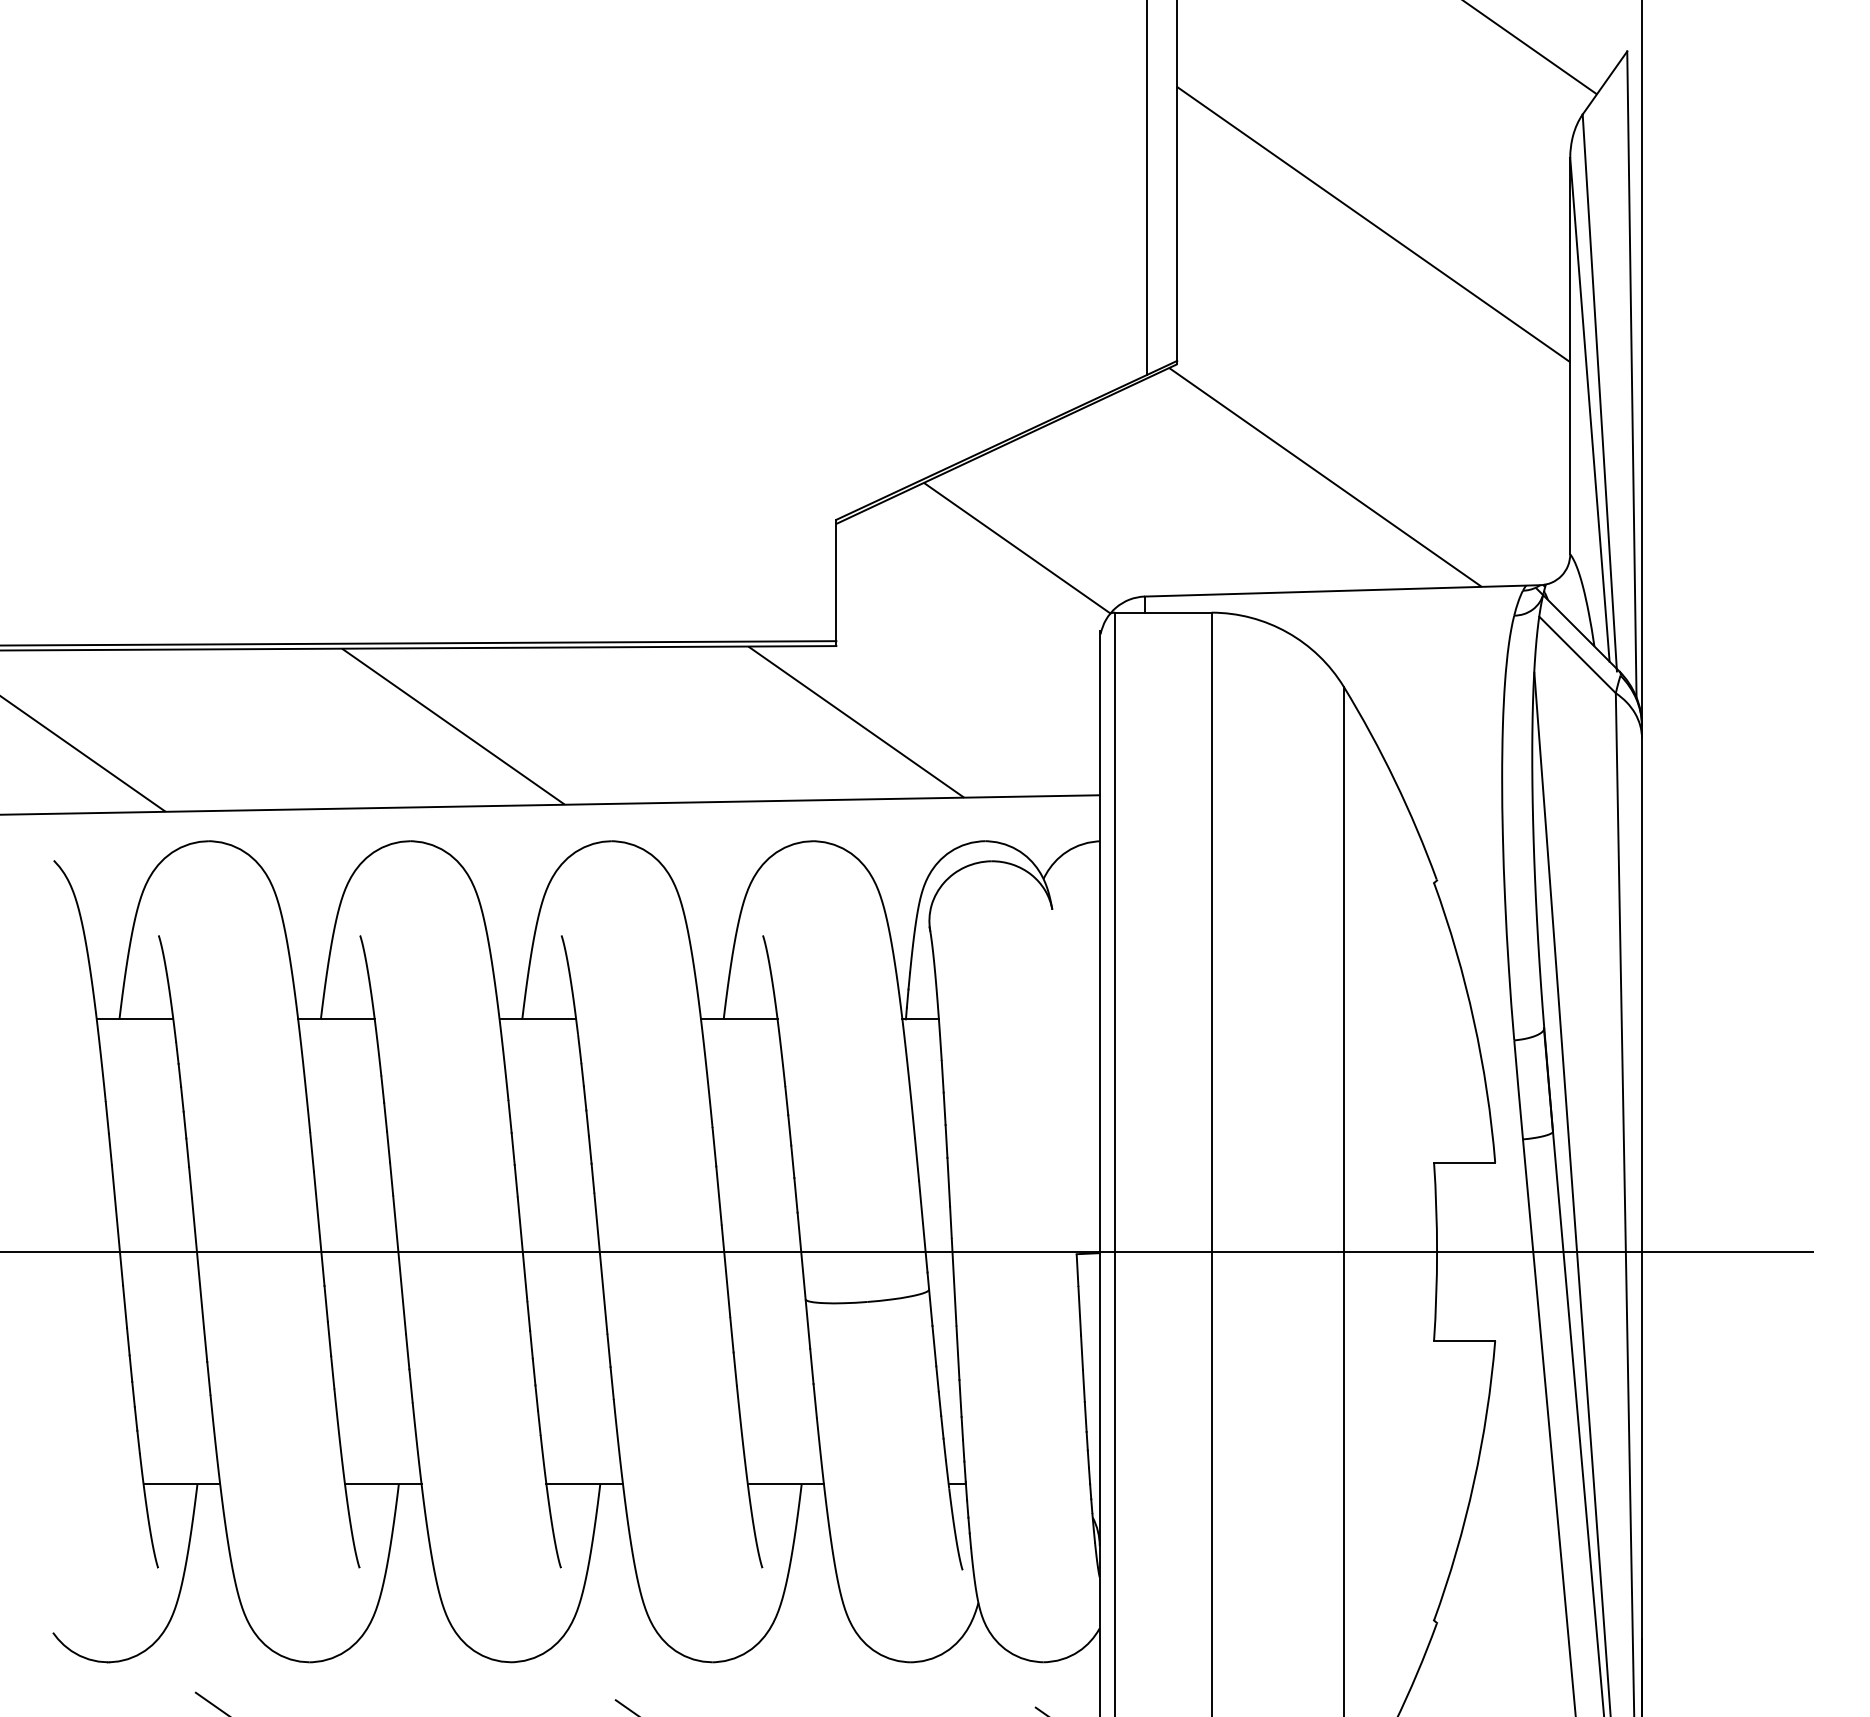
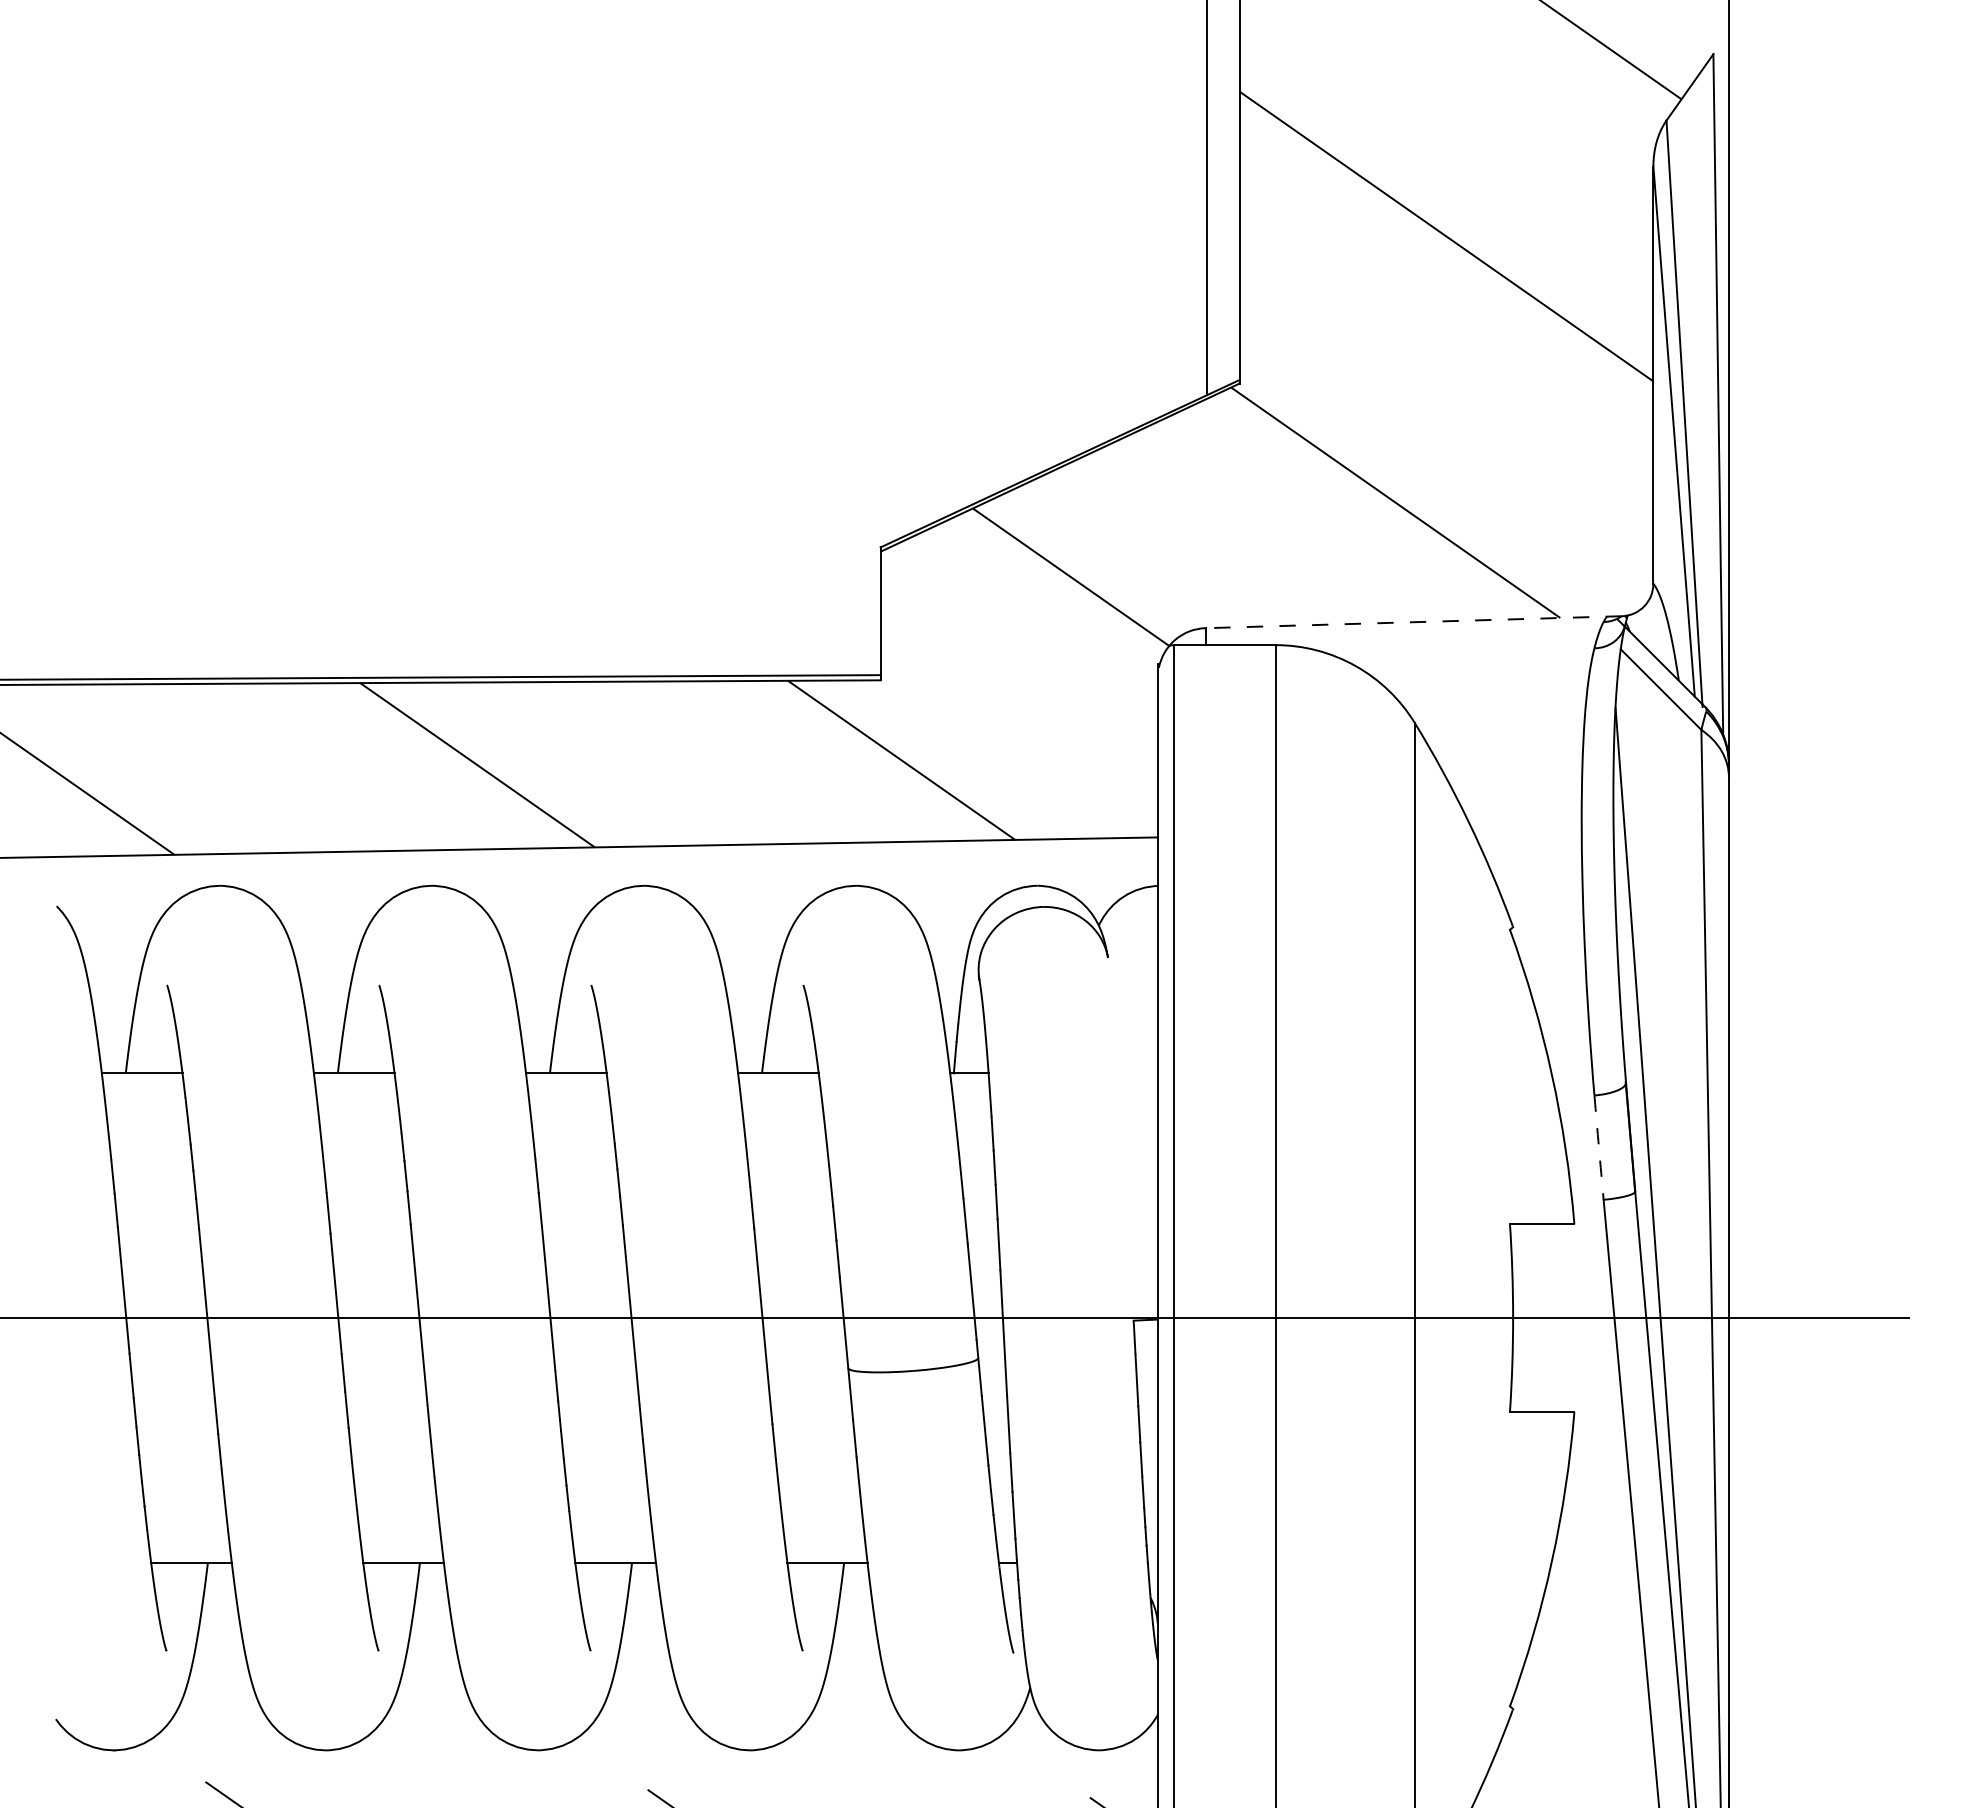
line: (1342, 591) -> (1413, 622), solid -> dashed
arc: (1518, 1089) -> (1598, 1147), solid -> dashed

